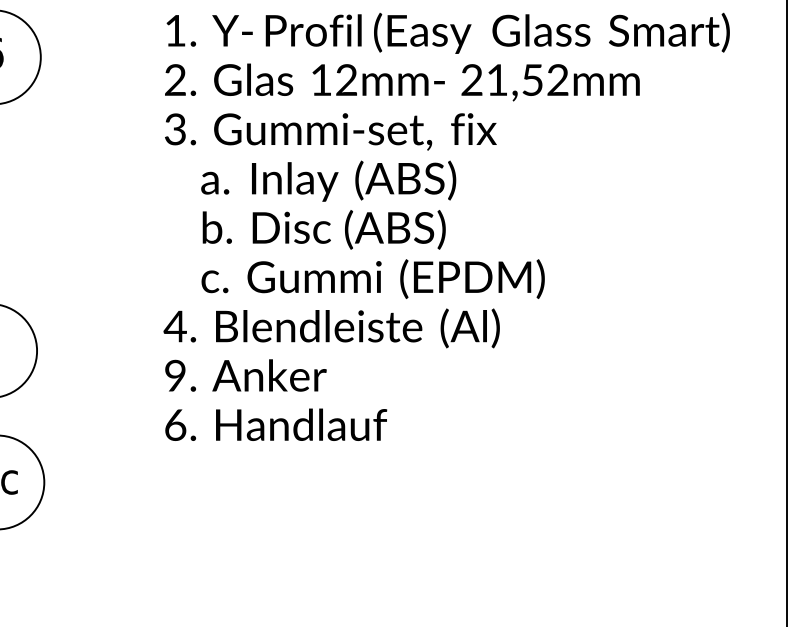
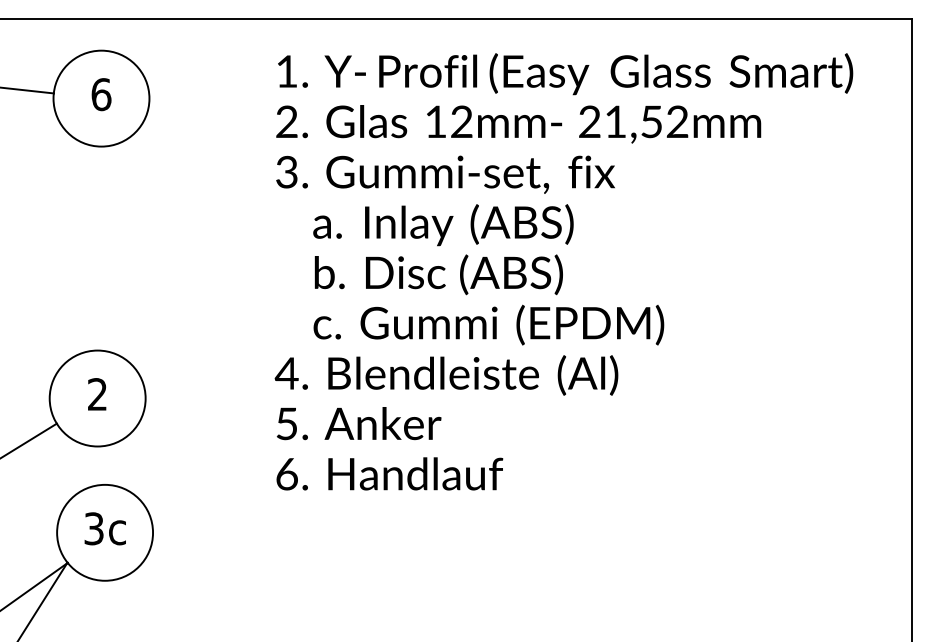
text: (175, 375) -> (286, 423), 9. -> 5.

